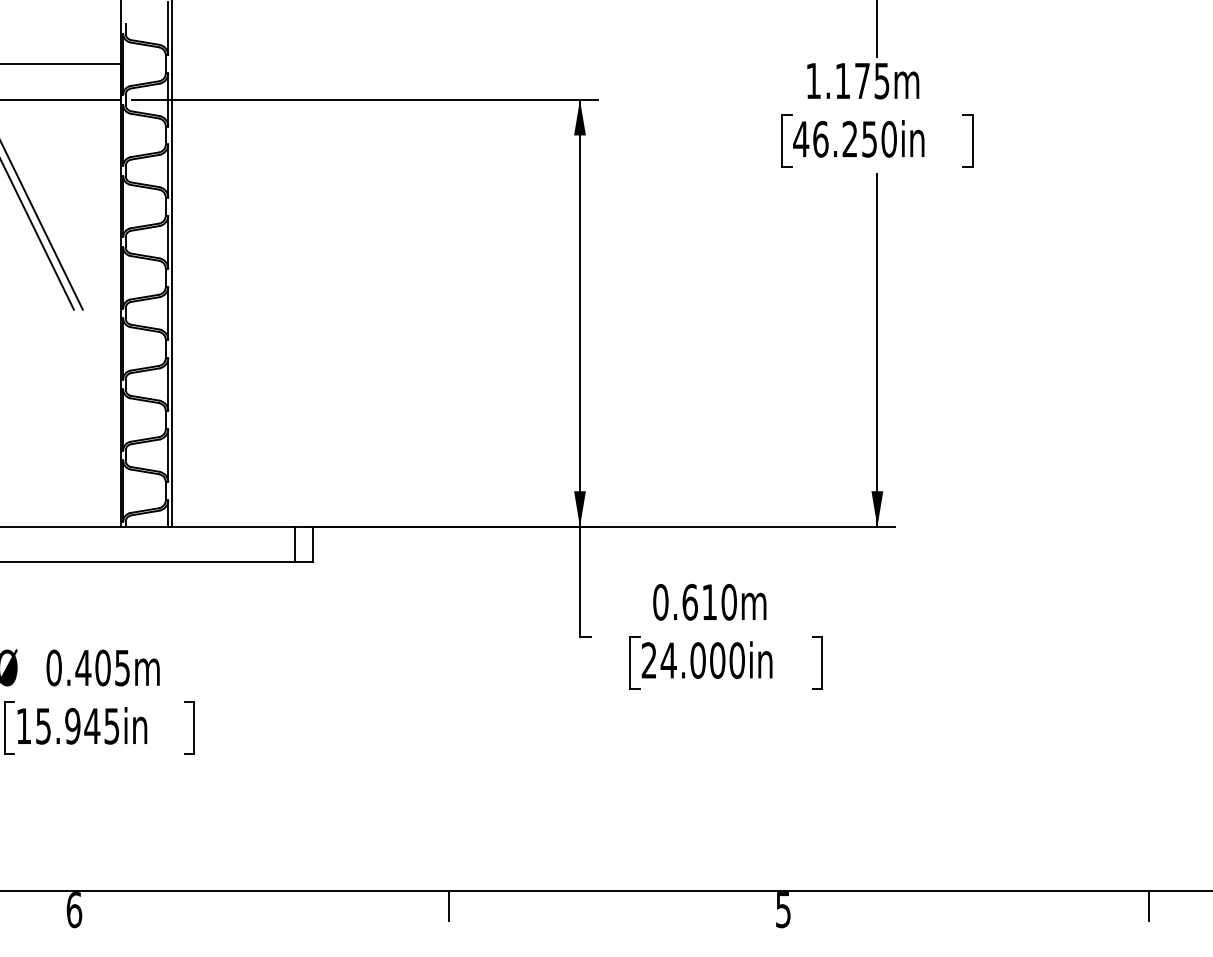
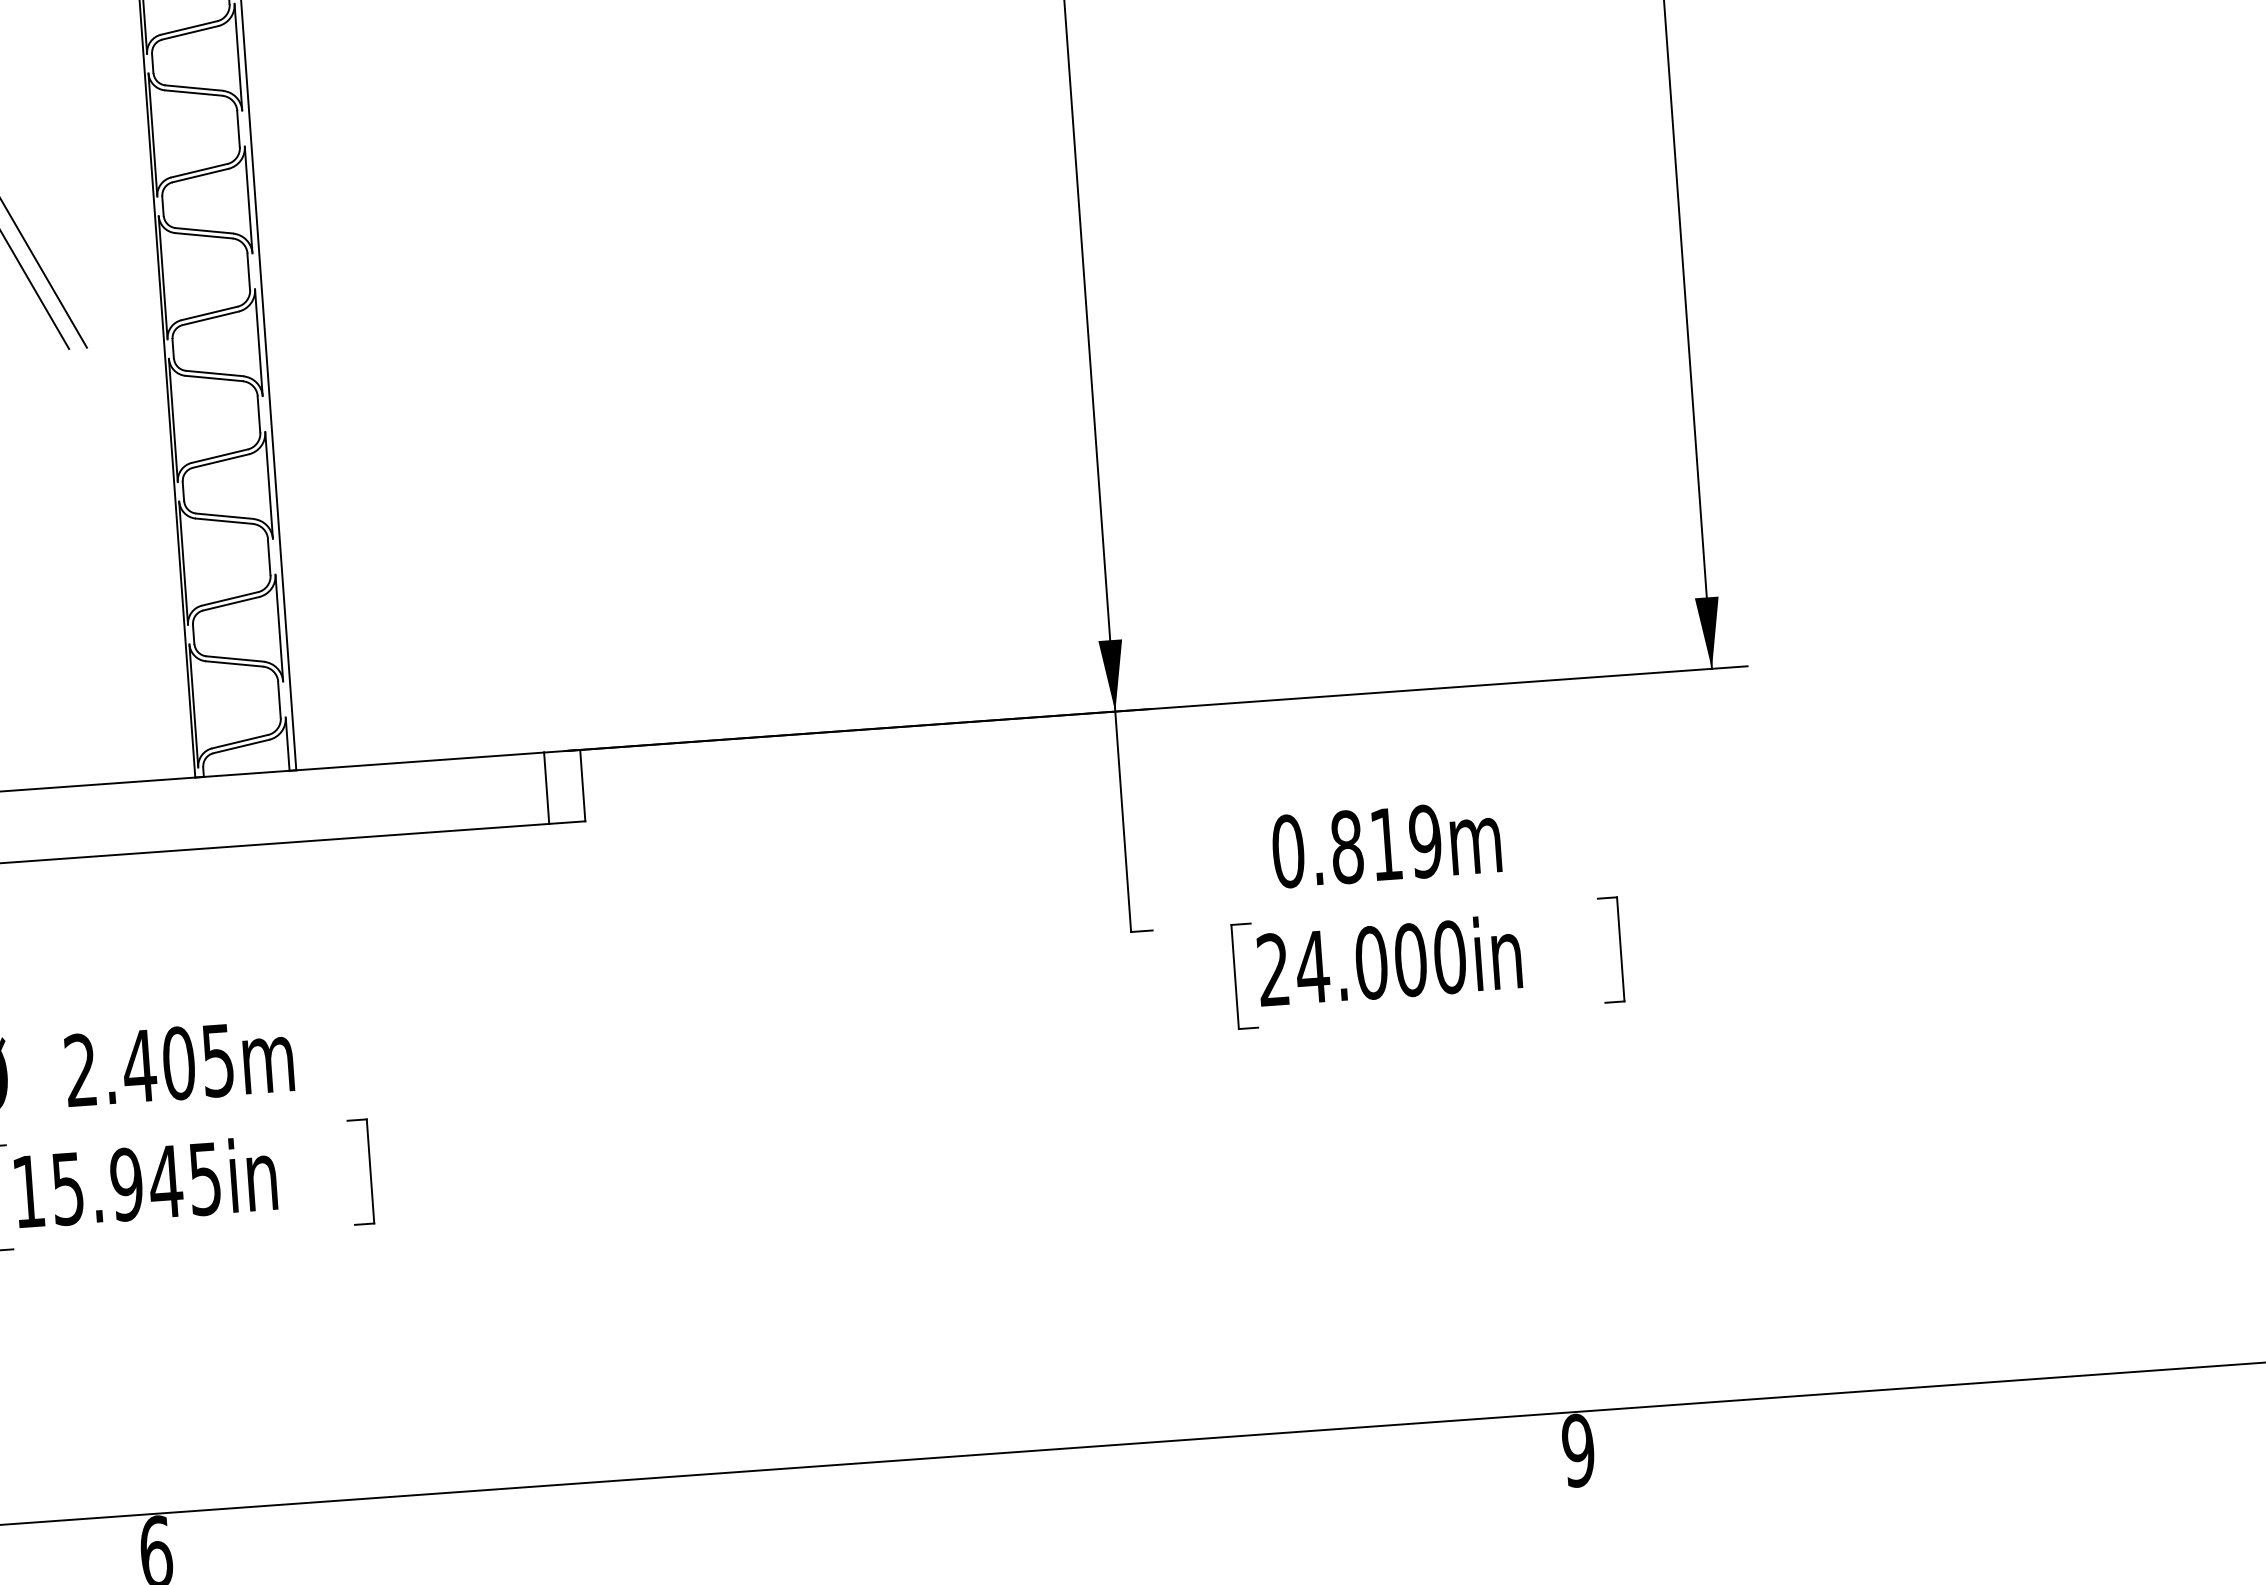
text: (709, 602) -> (1386, 844), 0.610m -> 0.819m
text: (53, 667) -> (79, 1069), 0.405m -> 2.405m
line: (448, 905) -> (906, 1490), removed
text: (783, 910) -> (1578, 1451), 5 -> 9

